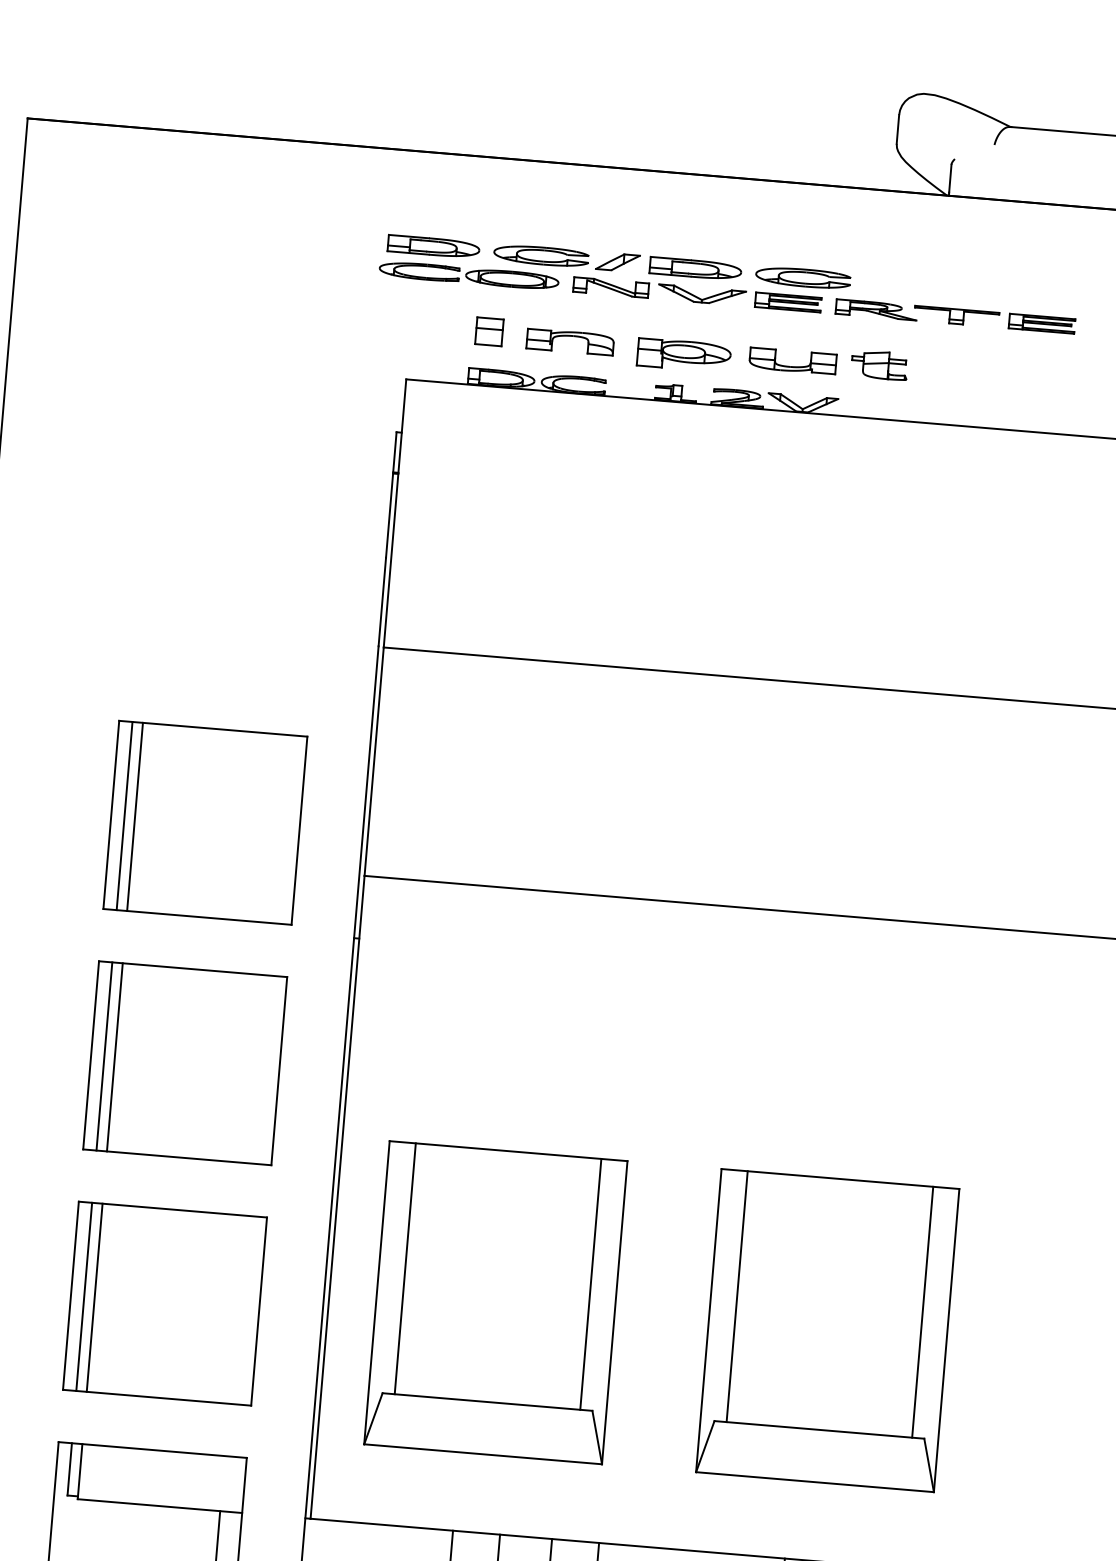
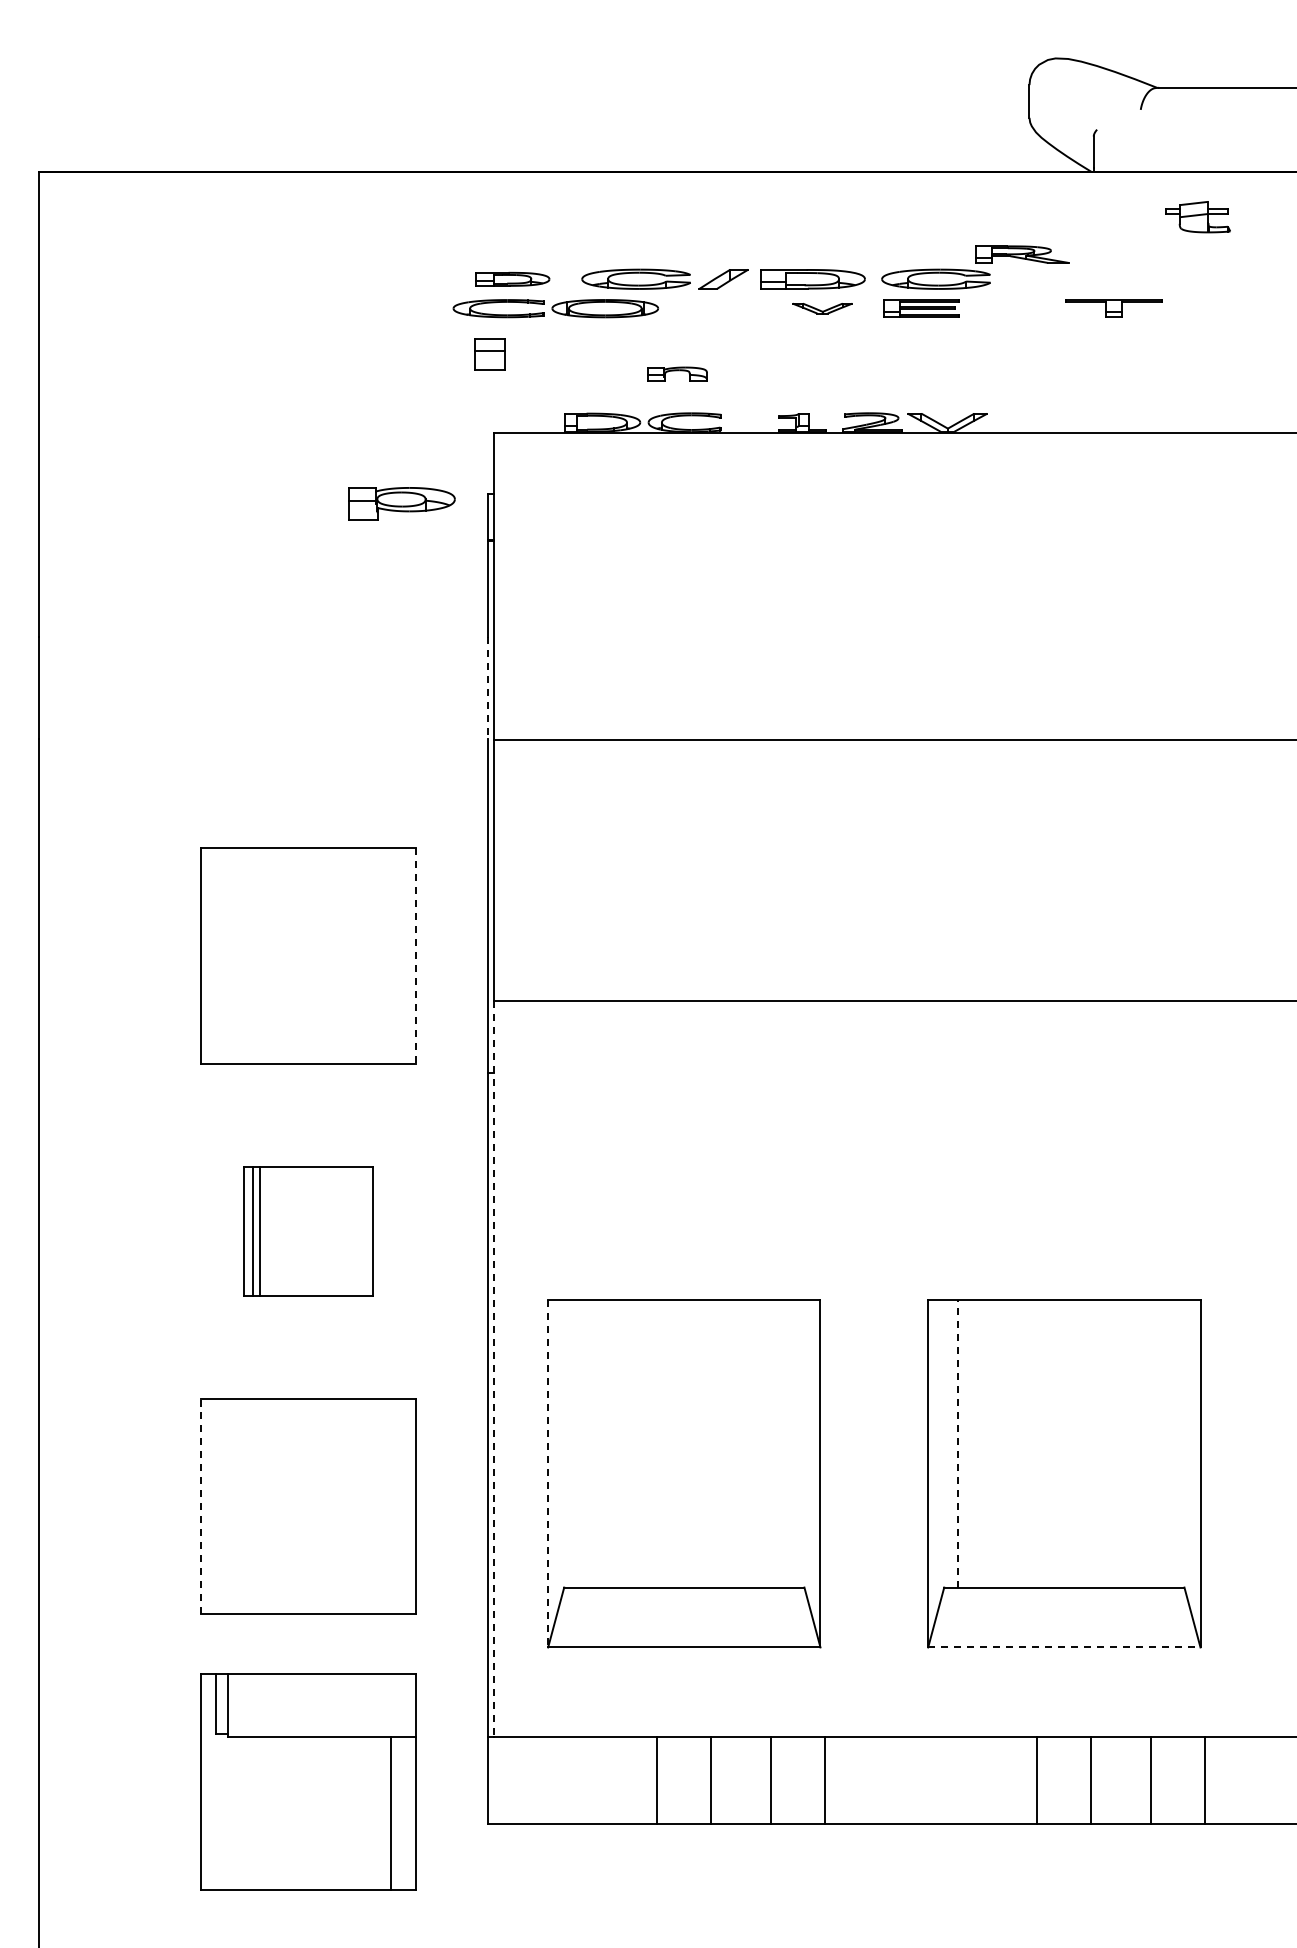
part: (433, 247) -> (512, 279), size x0.7
part: (611, 287) -> (718, 308), removed
part: (701, 295) -> (822, 308), size x0.6
part: (876, 309) -> (1022, 254), moved
part: (1041, 323) -> (1211, 308), removed
part: (488, 331) -> (489, 354), moved
part: (570, 342) -> (677, 374), size x0.6
part: (683, 355) -> (401, 503), moved
part: (793, 360) -> (932, 374), removed
part: (879, 365) -> (1197, 217), moved
line: (382, 602) -> (488, 688), solid -> dashed
line: (124, 815) -> (215, 955), removed
line: (134, 816) -> (227, 955), removed
line: (299, 830) -> (415, 955), solid -> dashed
part: (185, 1063) -> (308, 1231), size x0.6
line: (337, 1197) -> (494, 1369), solid -> dashed
line: (405, 1268) -> (578, 1443), removed
line: (590, 1283) -> (790, 1443), removed
line: (377, 1292) -> (548, 1473), solid -> dashed
line: (70, 1295) -> (200, 1506), solid -> dashed
line: (84, 1296) -> (215, 1506), removed
line: (737, 1296) -> (958, 1443), solid -> dashed
line: (94, 1297) -> (227, 1506), removed
line: (922, 1311) -> (1170, 1443), removed
line: (815, 1482) -> (1064, 1647), solid -> dashed

